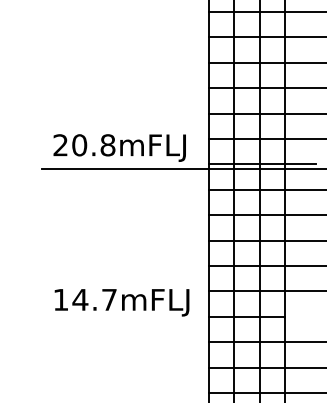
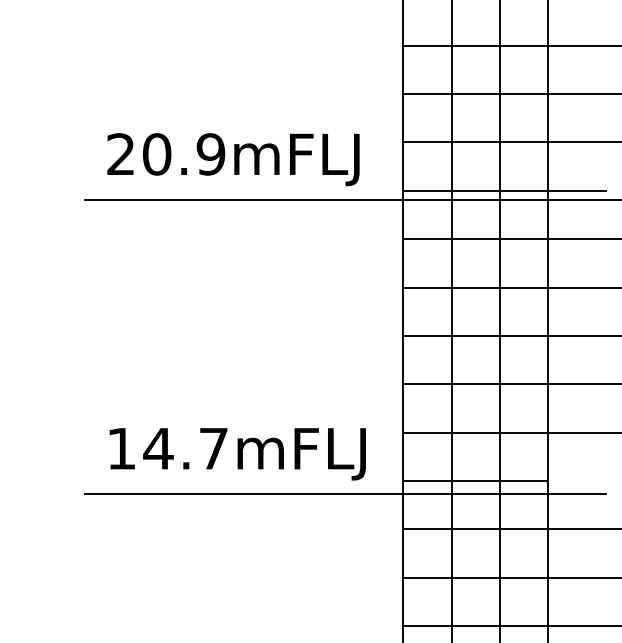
text: (107, 145) -> (210, 154), 20.8mFLJ -> 20.9mFLJ
line: (178, 323) -> (345, 493), added

